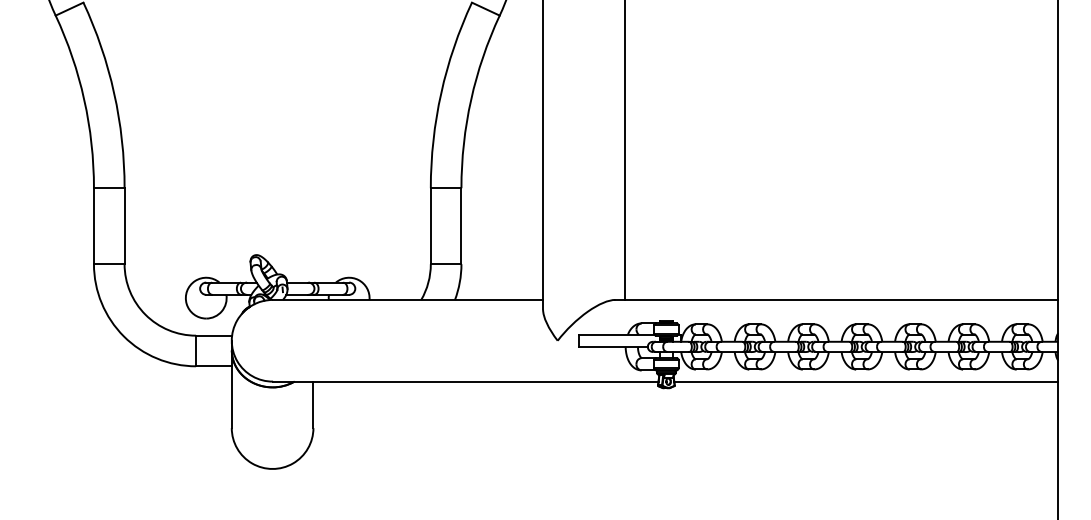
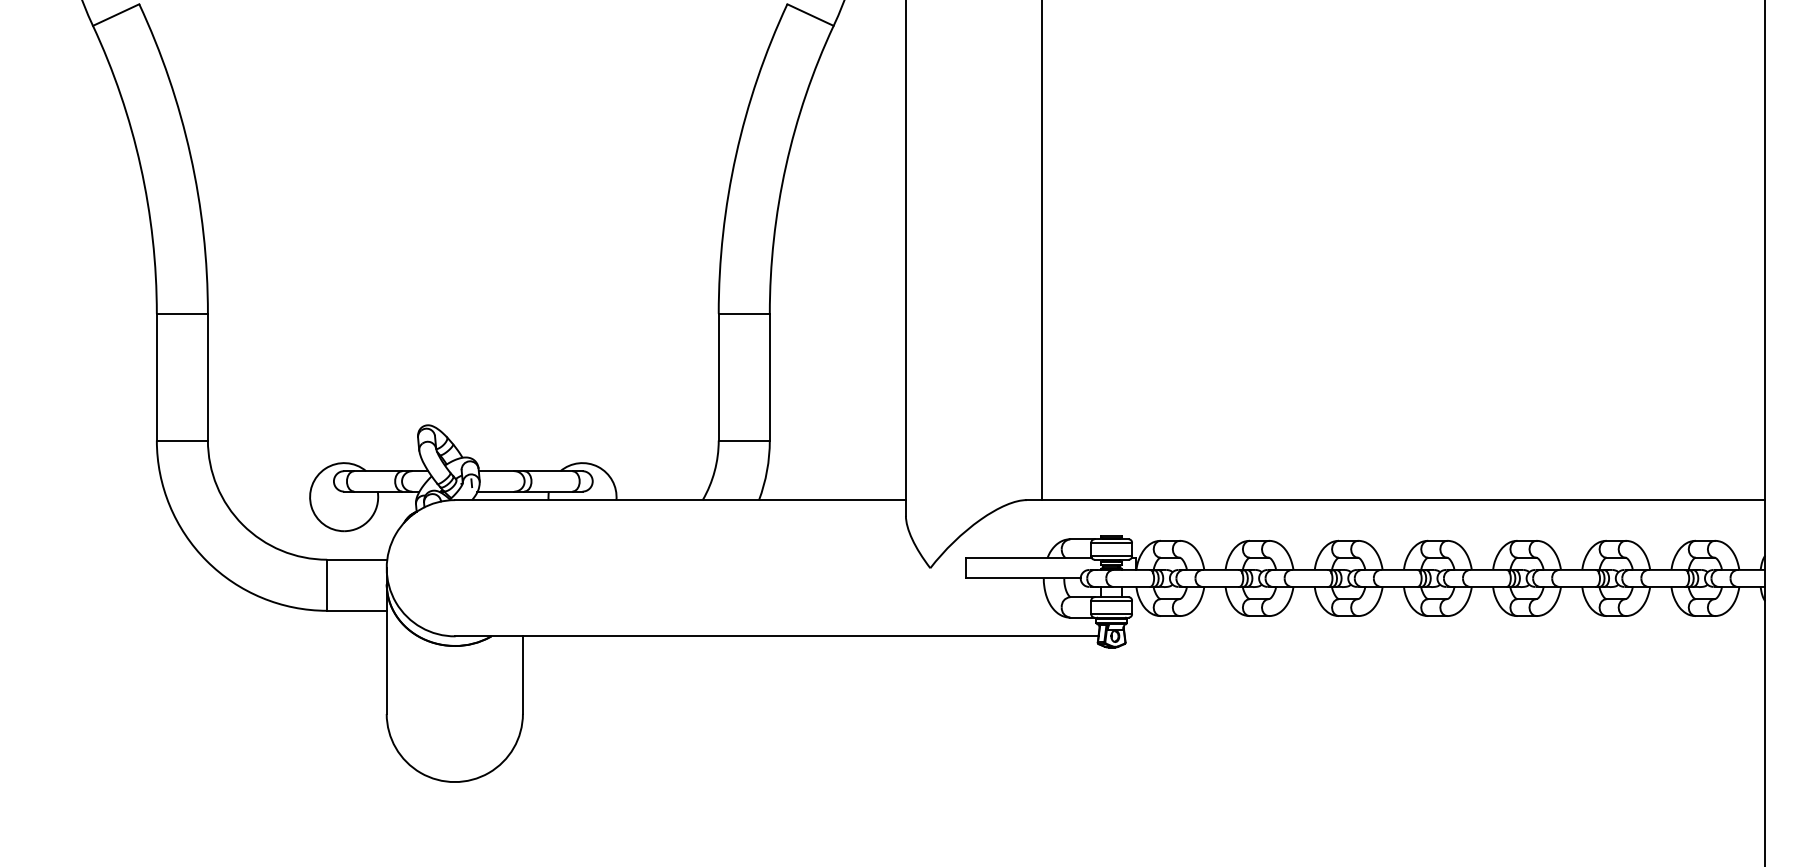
line: (866, 381) -> (1445, 636), removed

